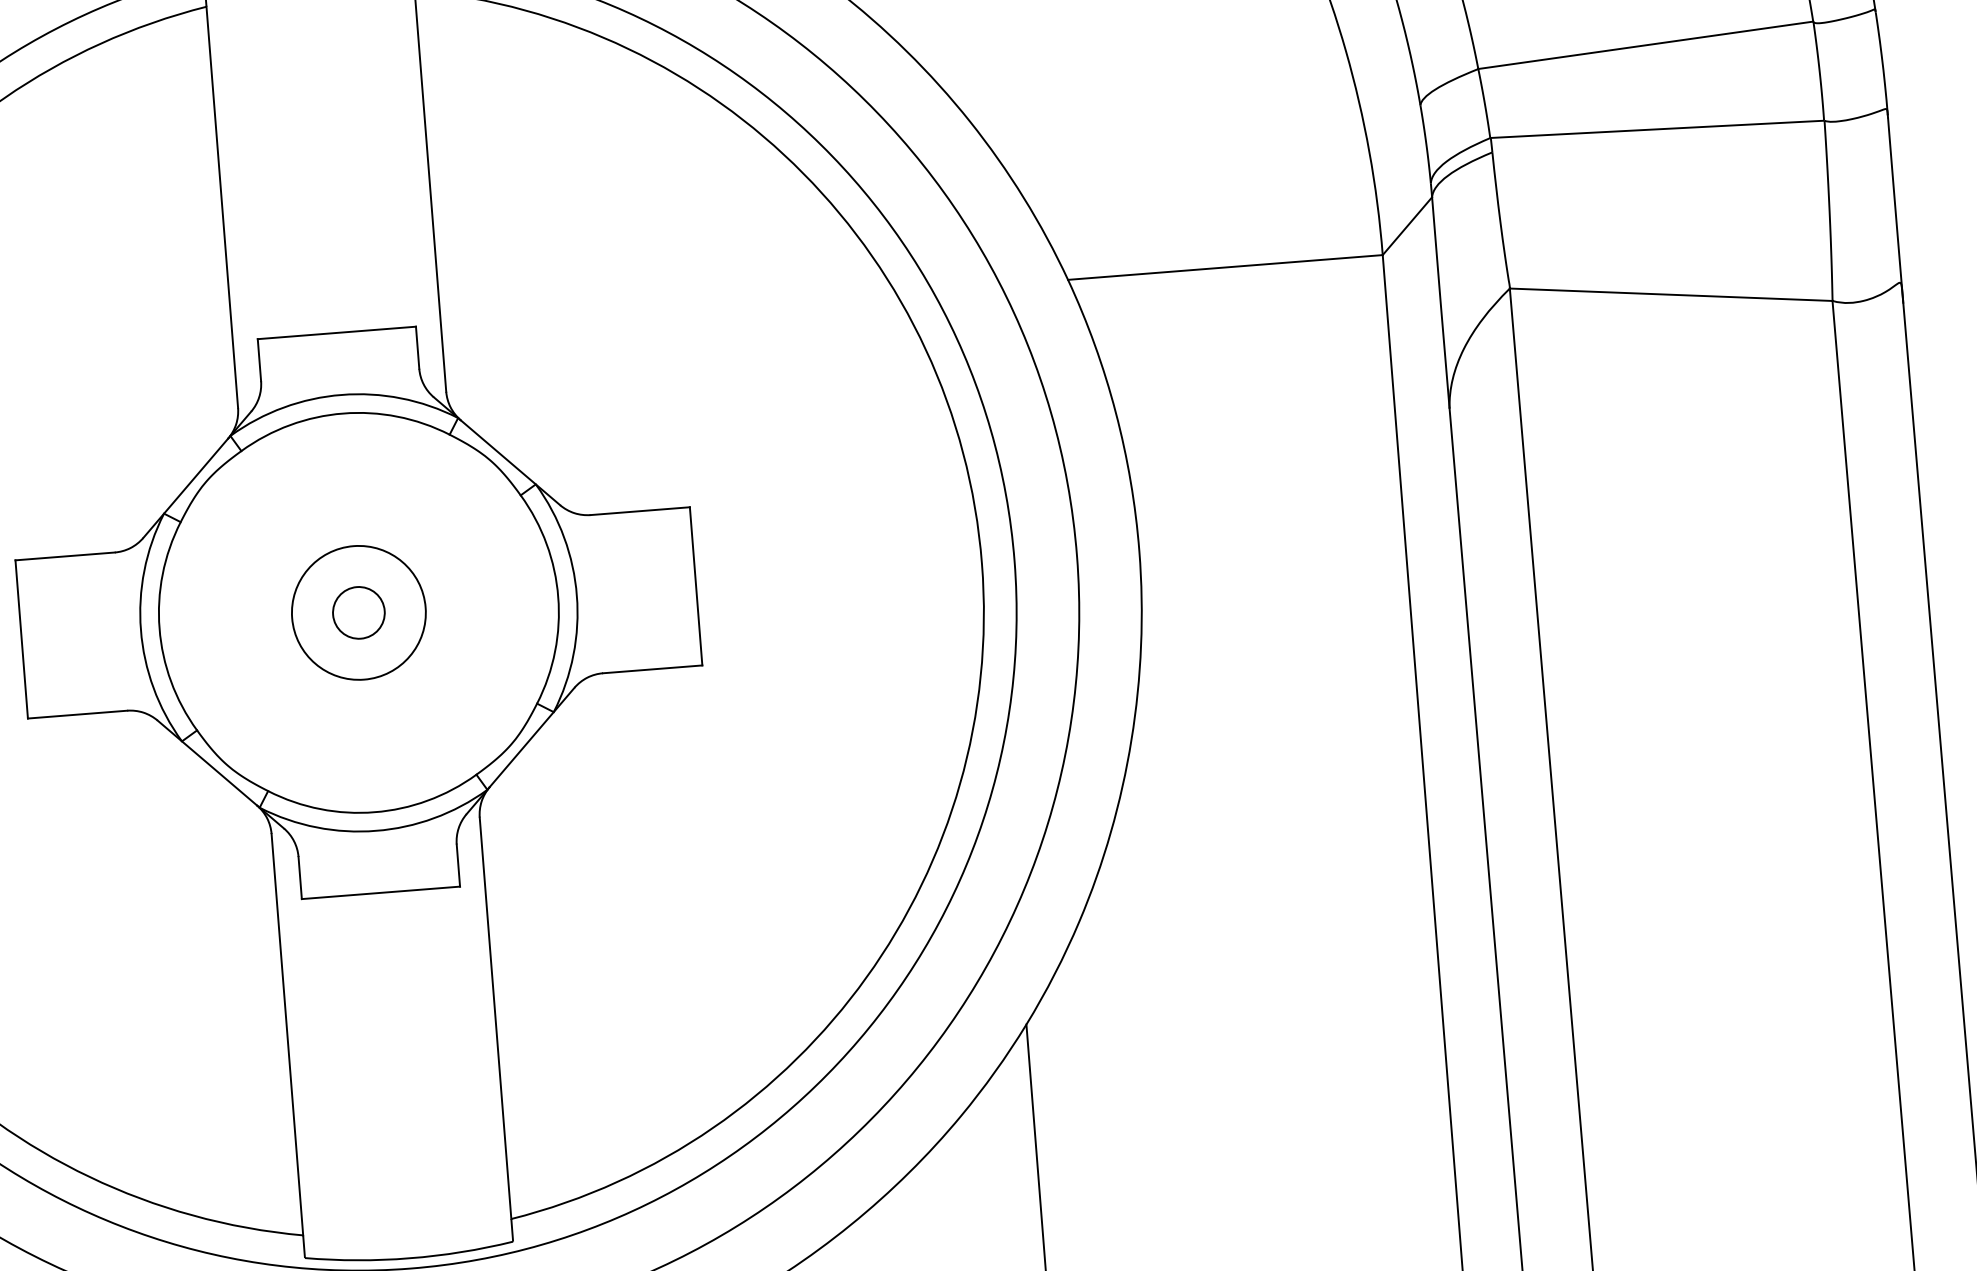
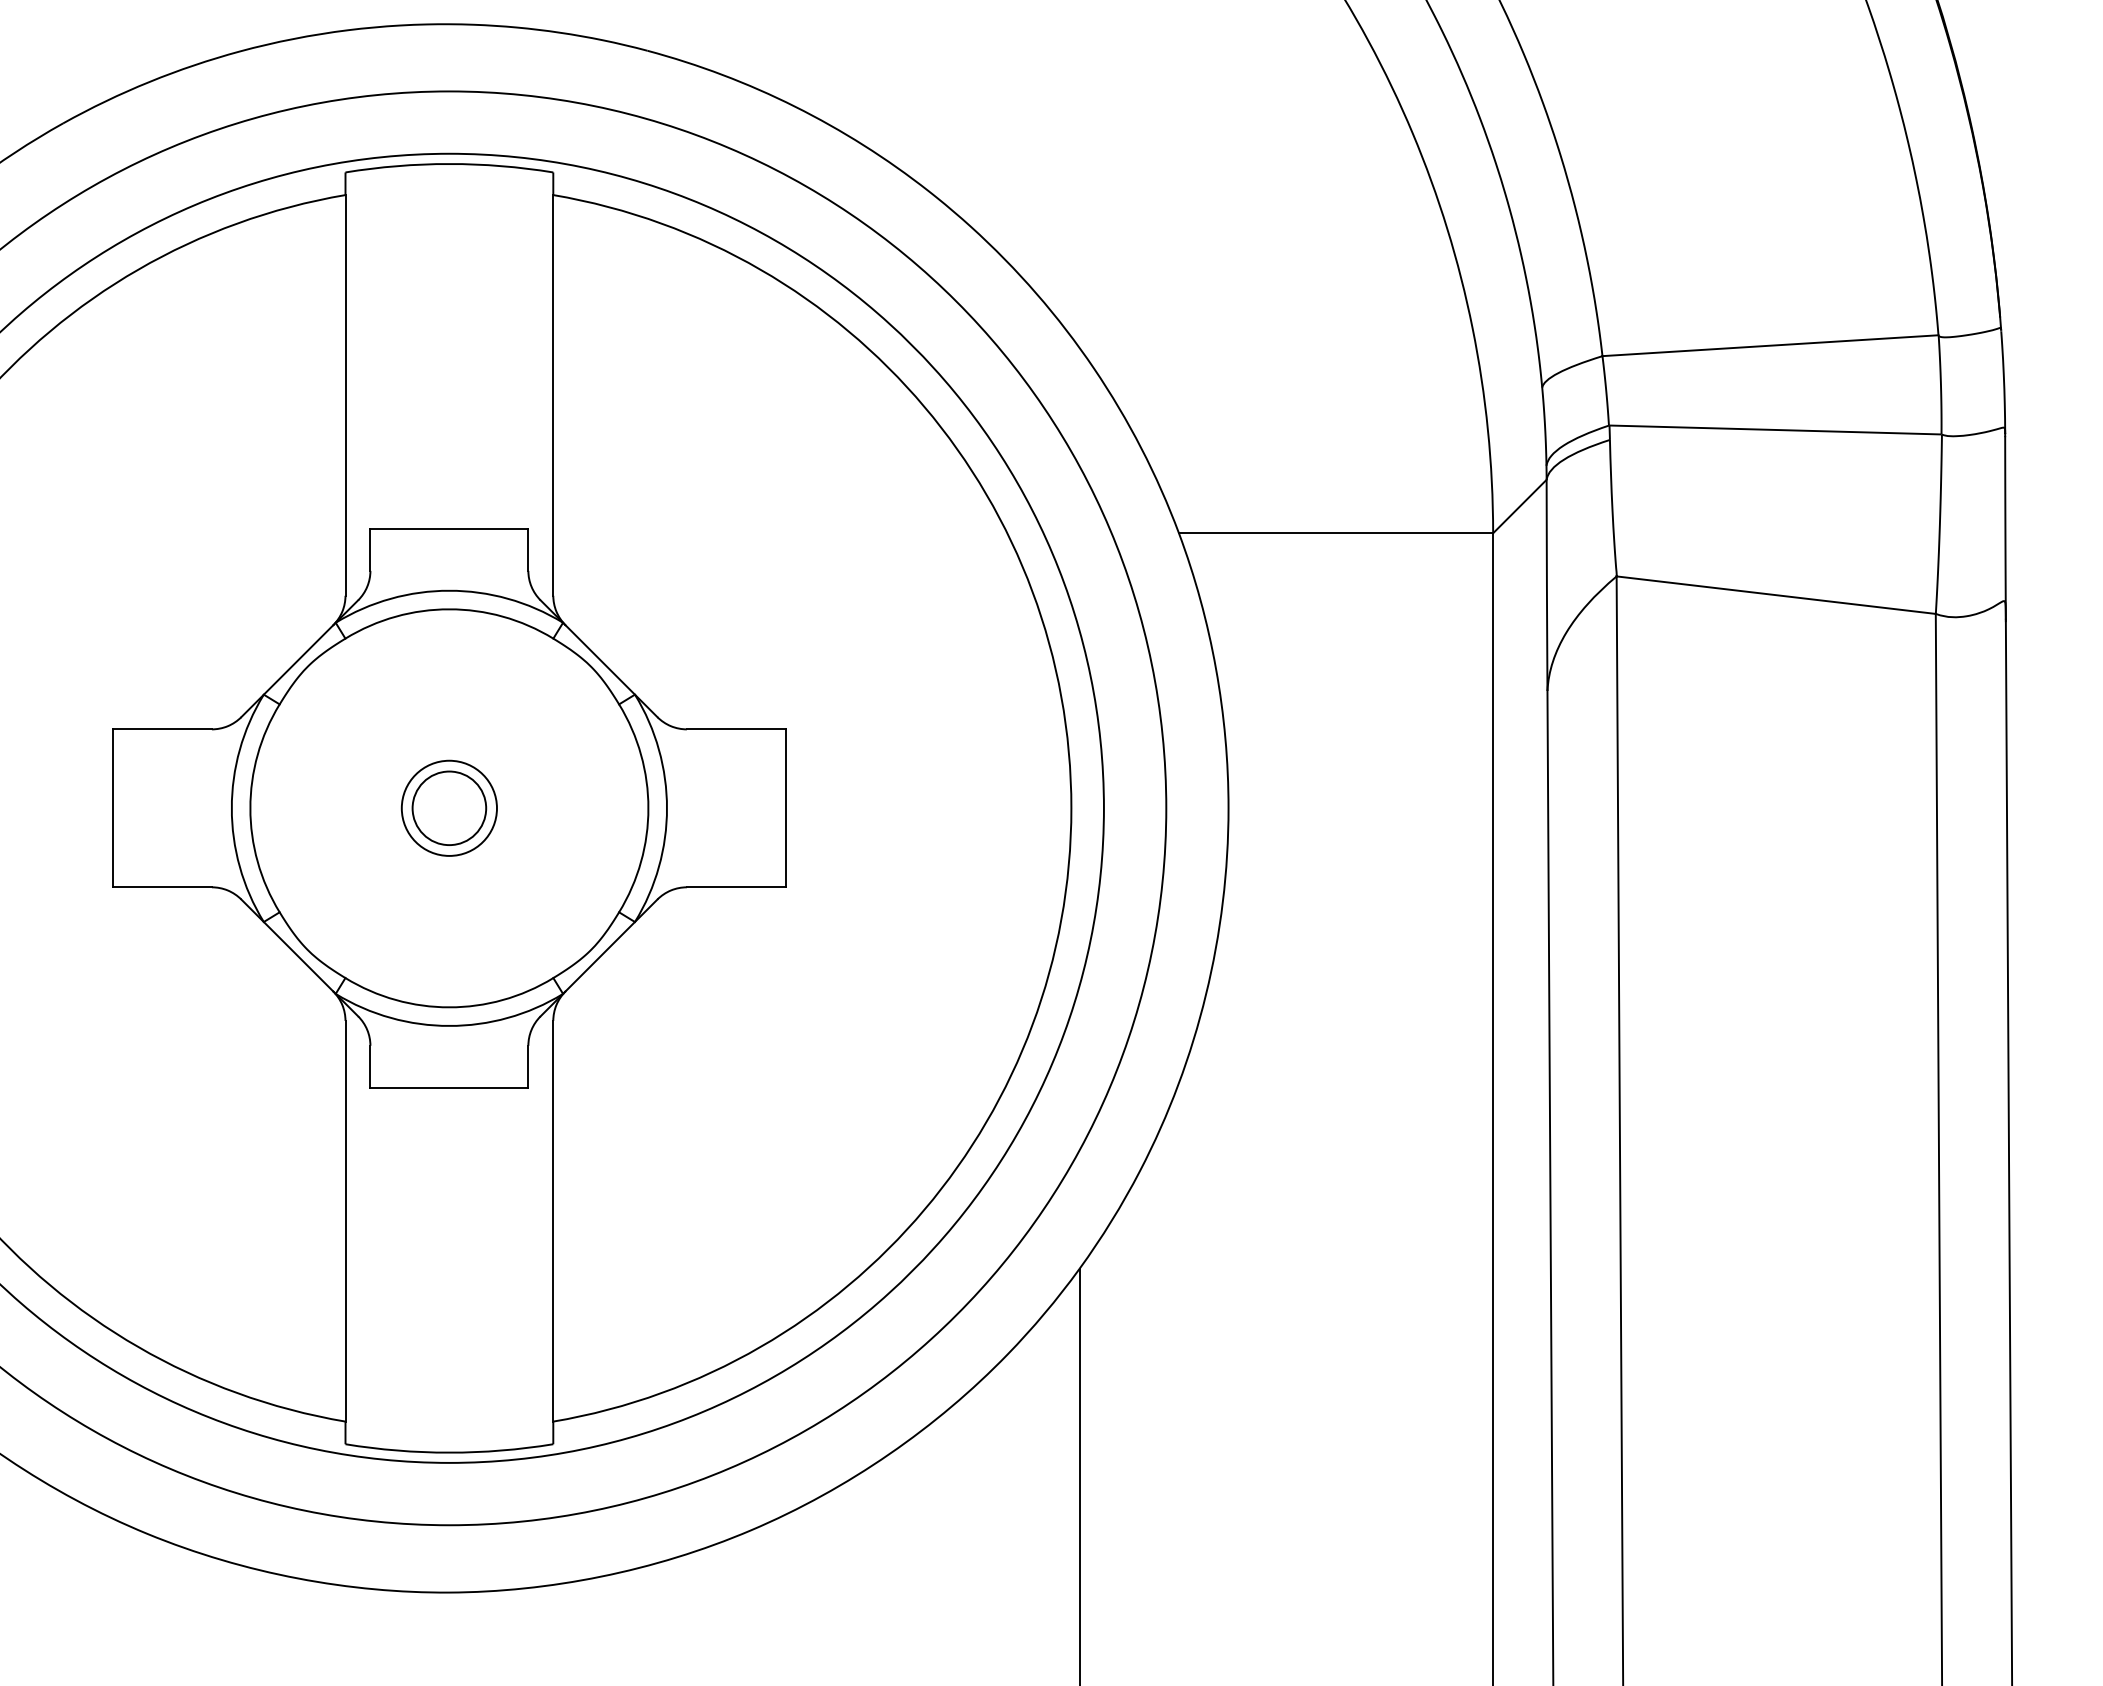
circle: (357, 612) -> (448, 807), size x0.71
circle: (359, 613) -> (449, 808), size x1.43

